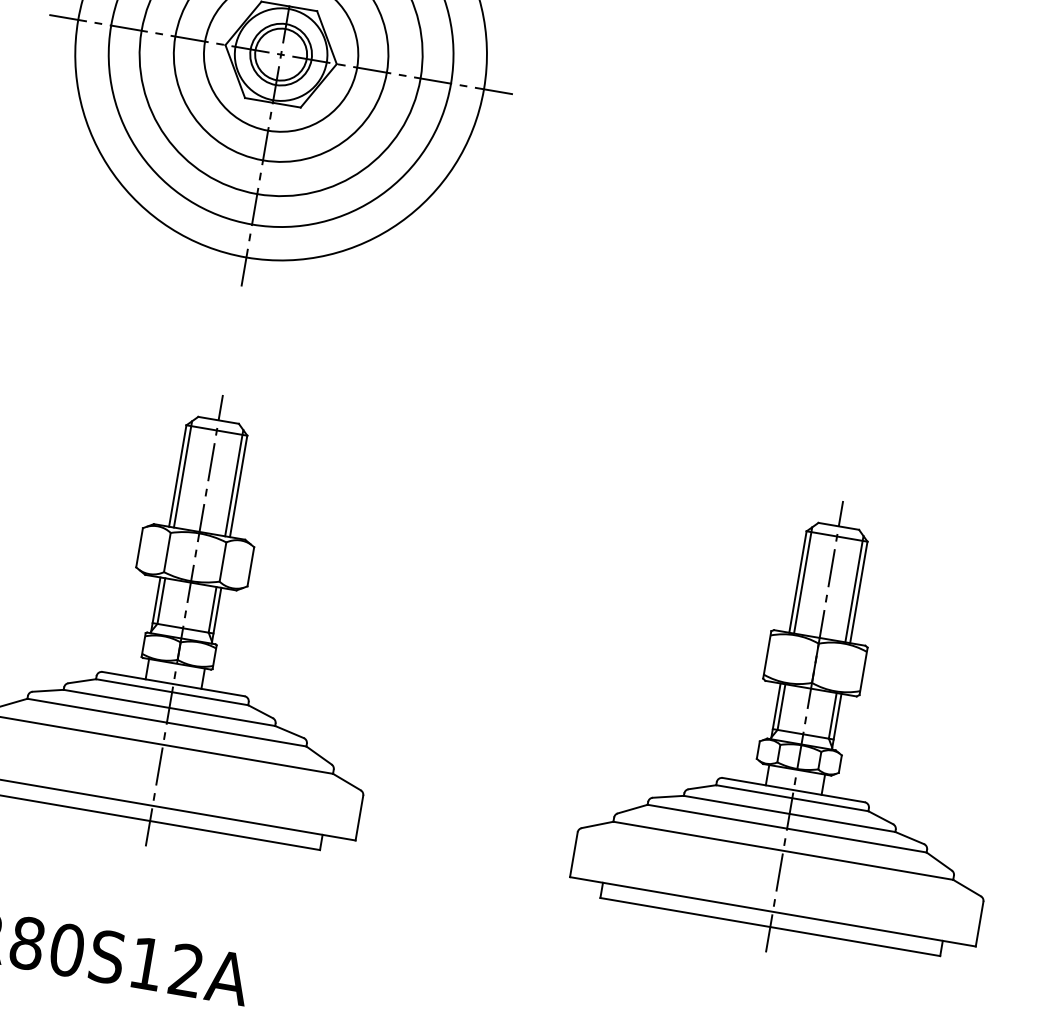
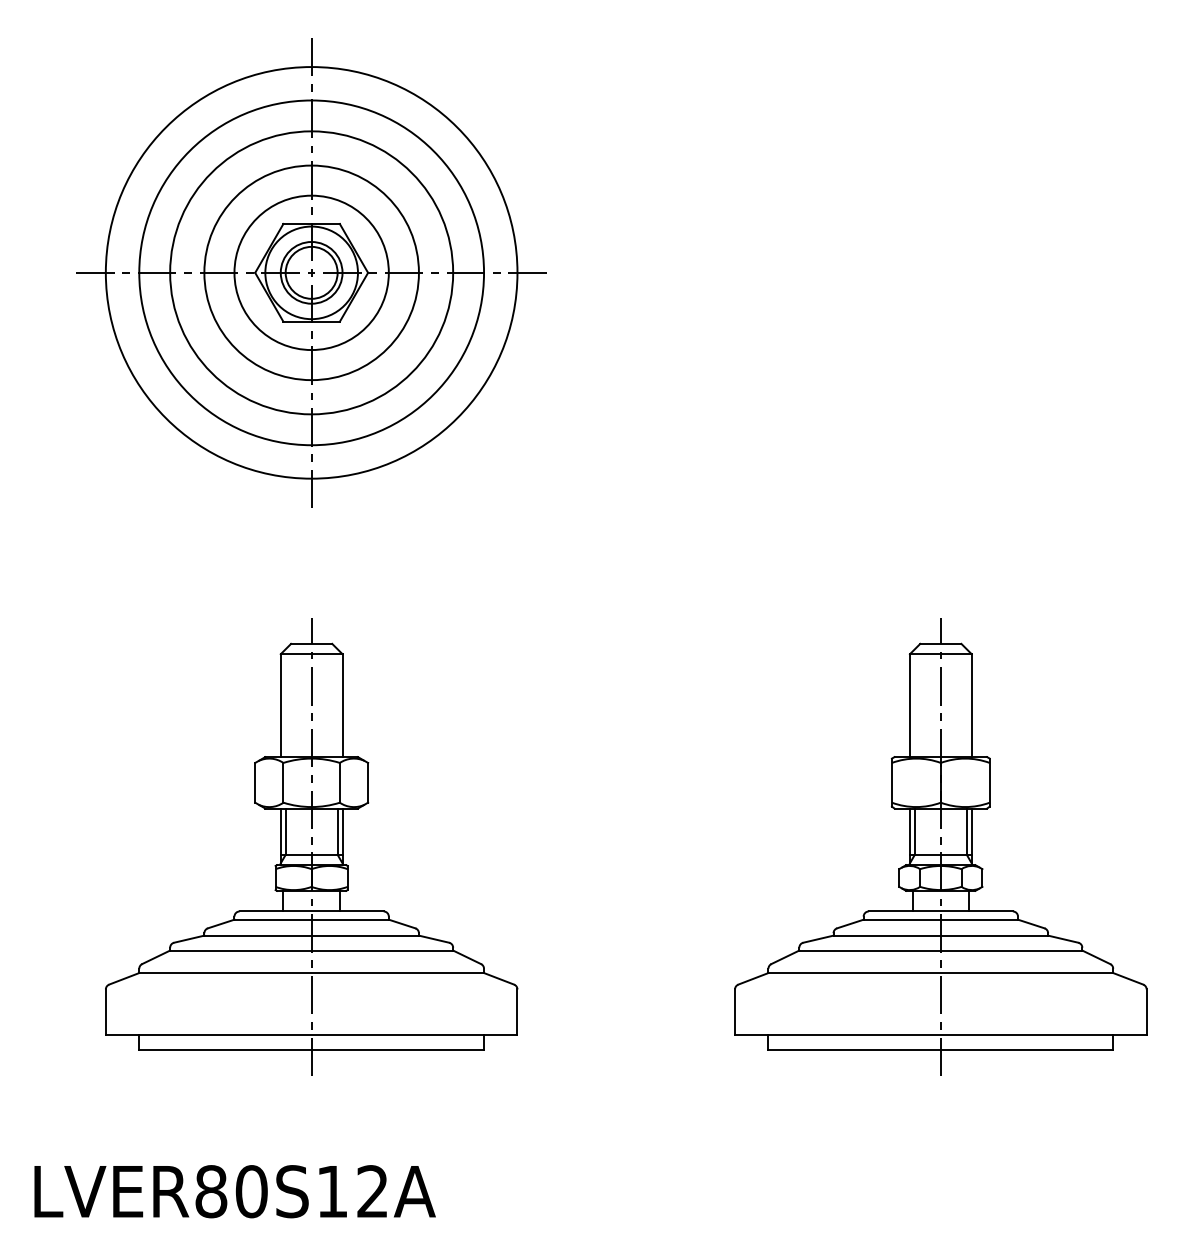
line: (182, 474) -> (285, 703), removed
line: (234, 483) -> (337, 703), removed
line: (802, 580) -> (914, 703), removed
line: (854, 589) -> (966, 703), removed

